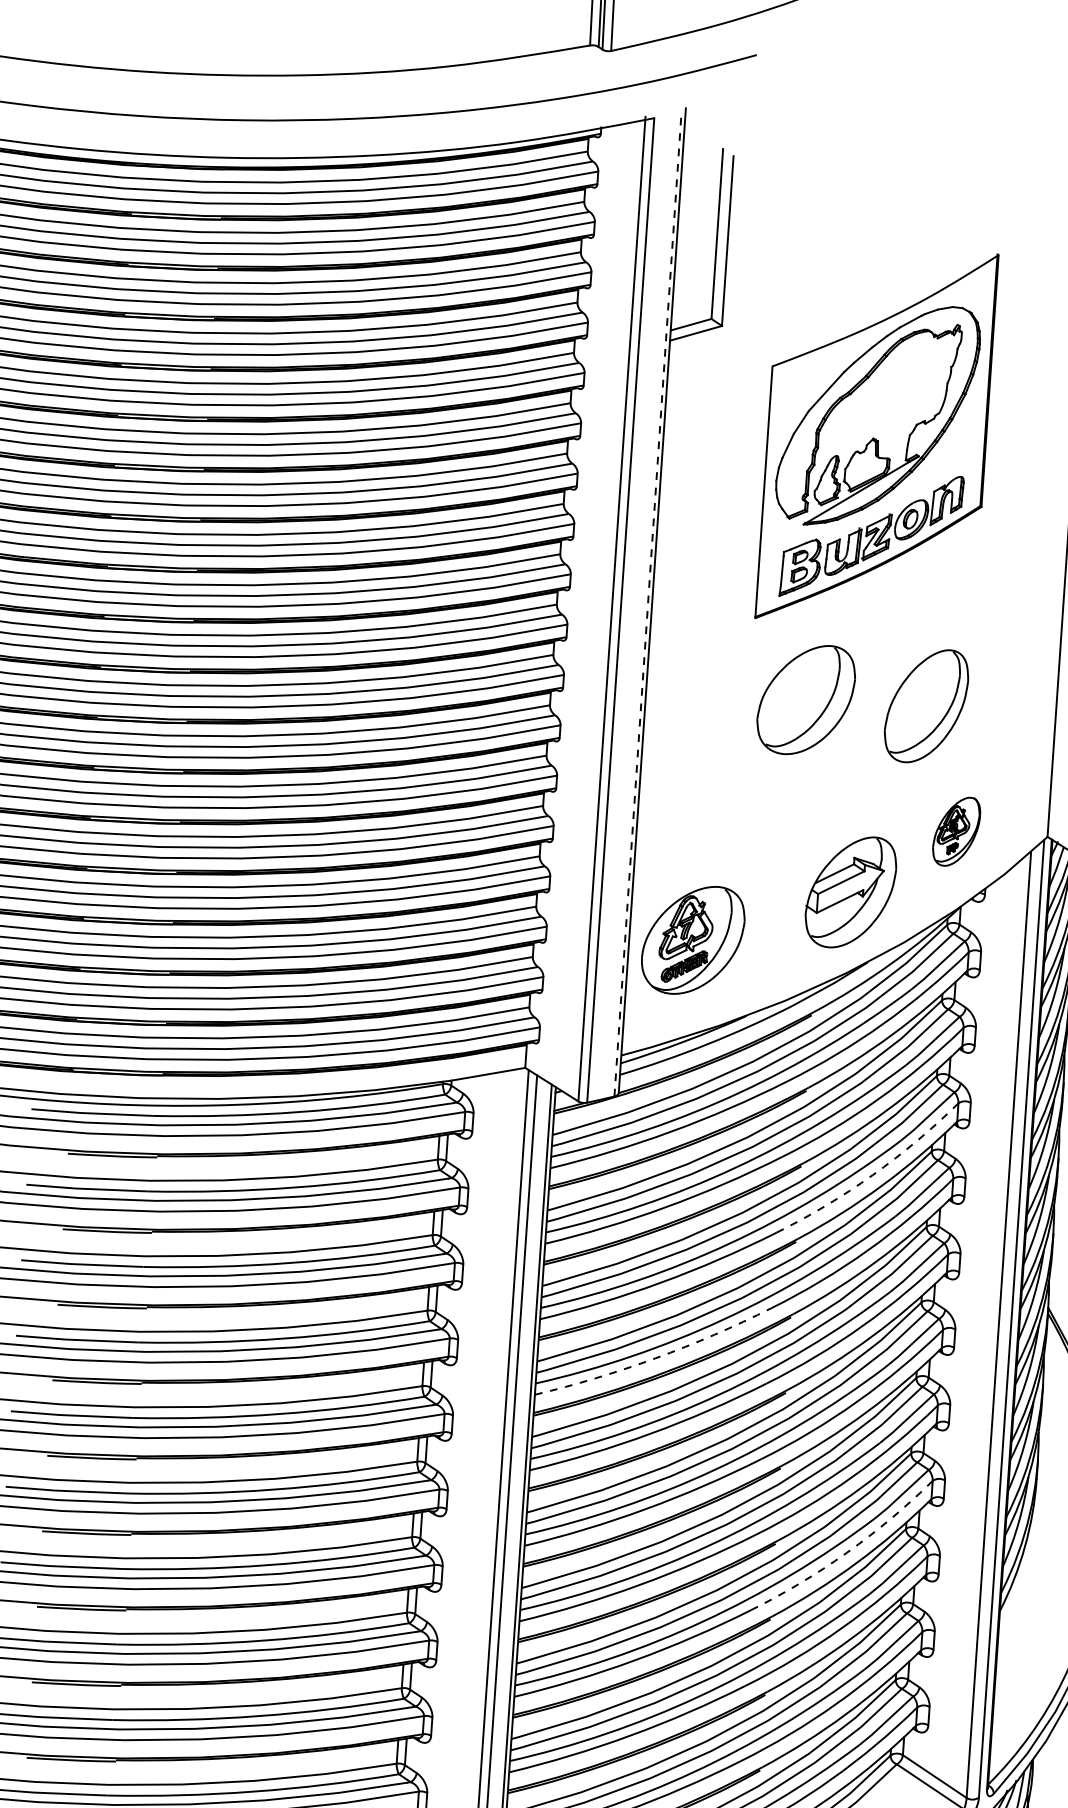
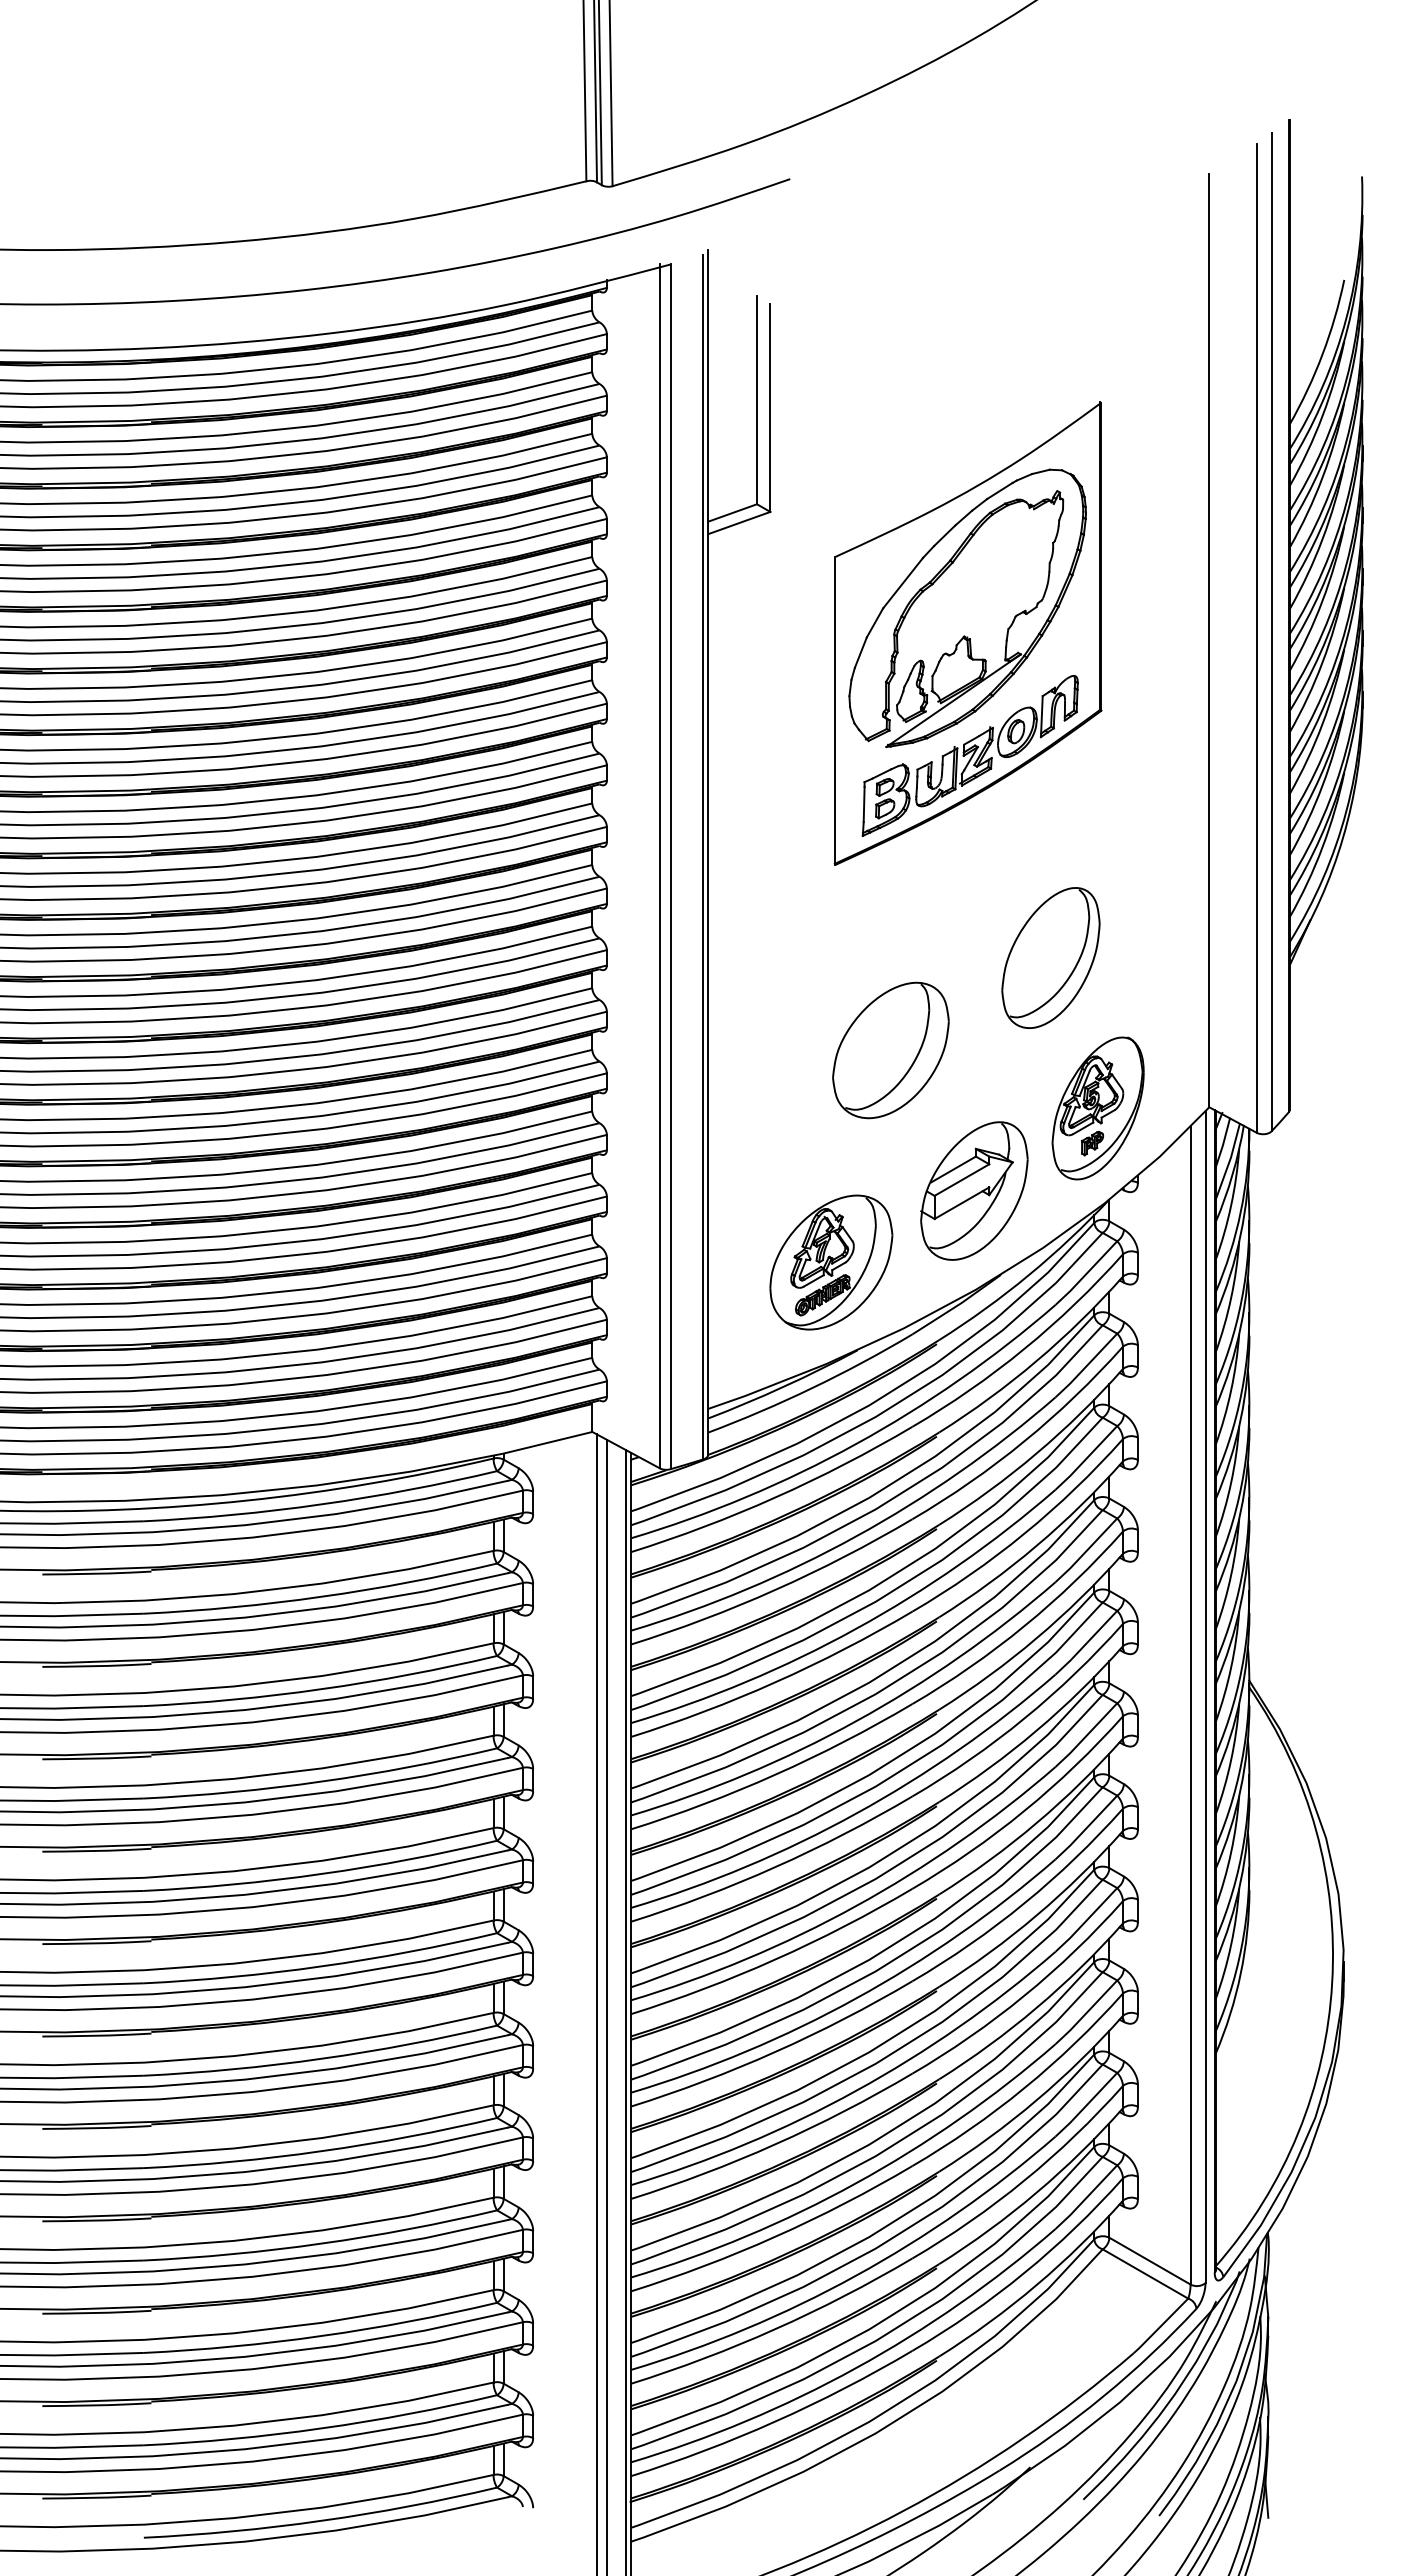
line: (648, 603) -> (703, 856), dashed -> solid
part: (805, 699) -> (890, 1050), moved
part: (956, 831) -> (1097, 1108), size x1.67
part: (693, 940) -> (831, 1262), moved
arc: (872, 1174) -> (1024, 1533), dashed -> solid
arc: (655, 1358) -> (775, 1774), dashed -> solid
arc: (847, 1552) -> (1024, 1995), dashed -> solid

